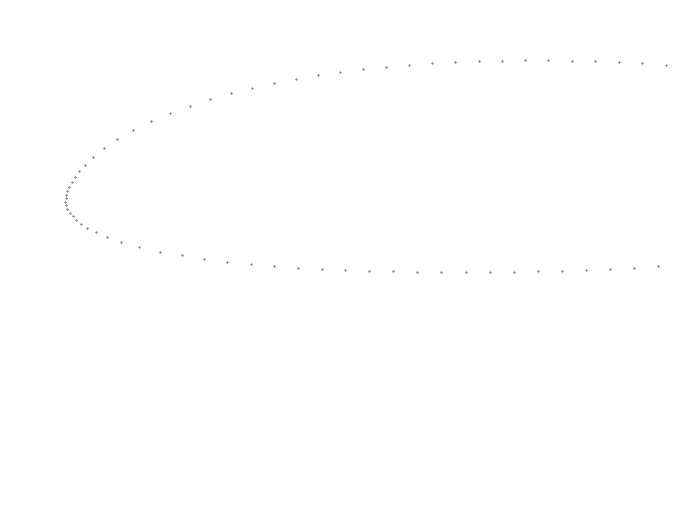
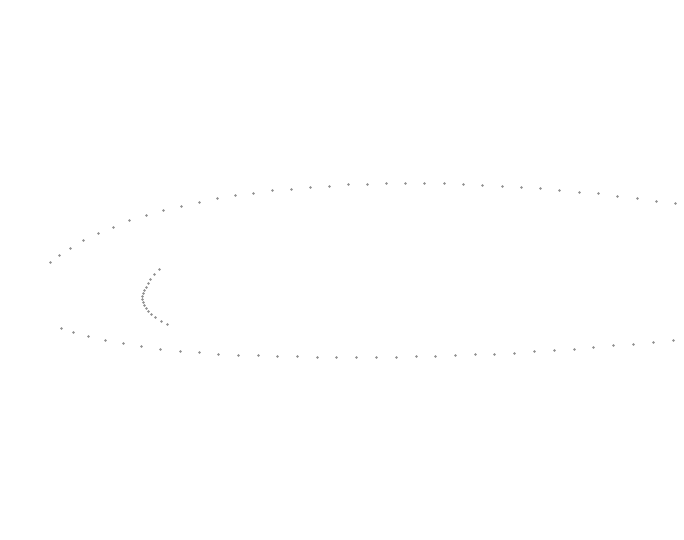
part: (68, 194) -> (144, 293), moved

